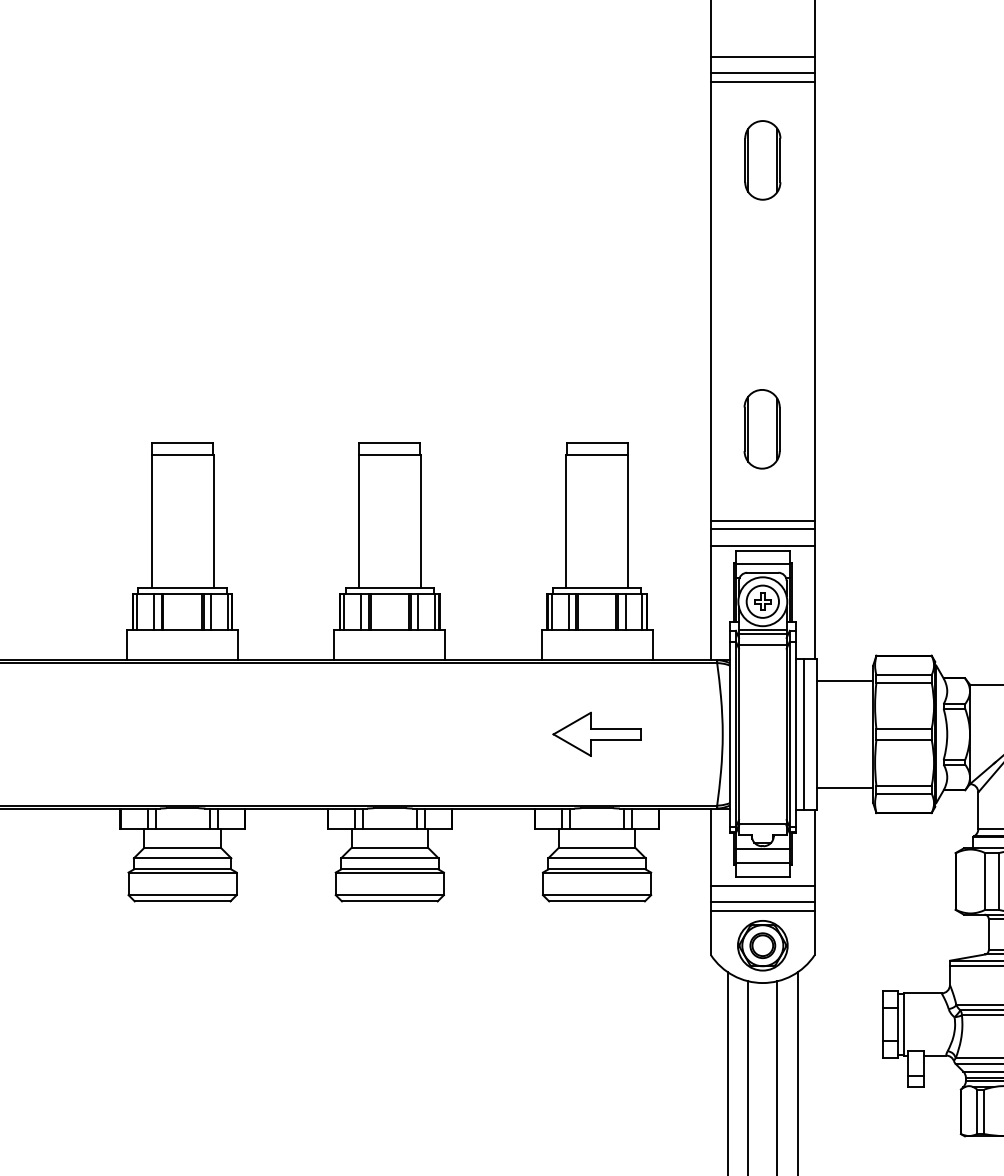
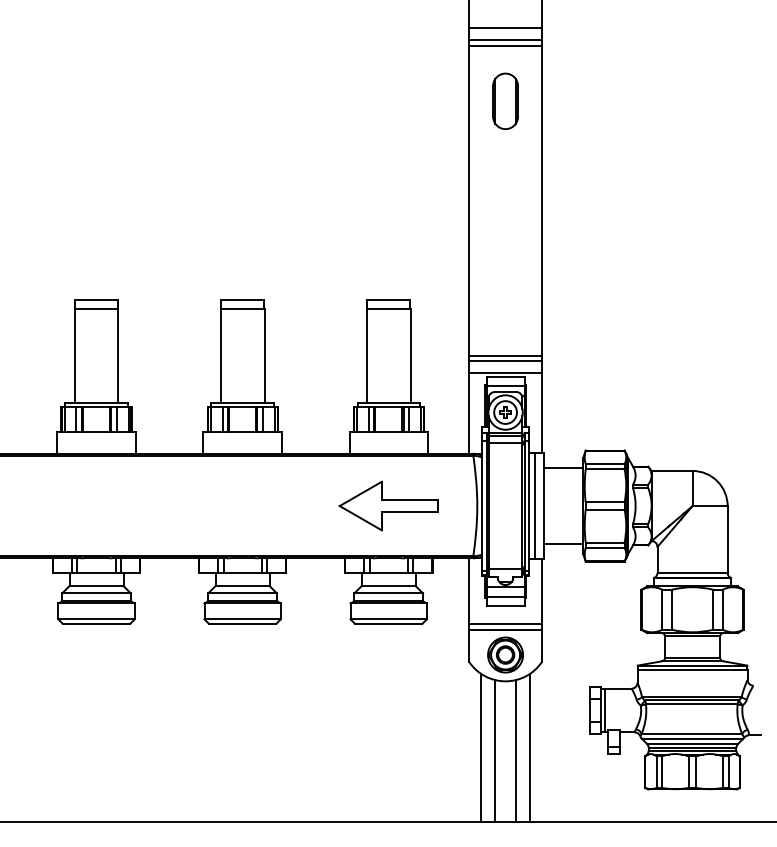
part: (761, 428) -> (504, 290), removed
part: (596, 733) -> (388, 505), size x1.6
line: (762, 885) -> (505, 612), removed

